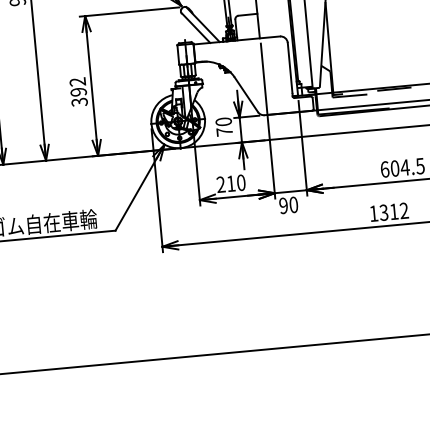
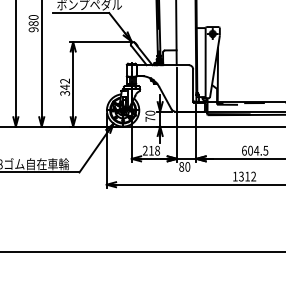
text: (79, 92) -> (65, 87), 392 -> 342
text: (241, 184) -> (157, 151), 210 -> 218
text: (283, 205) -> (181, 166), 90 -> 80

